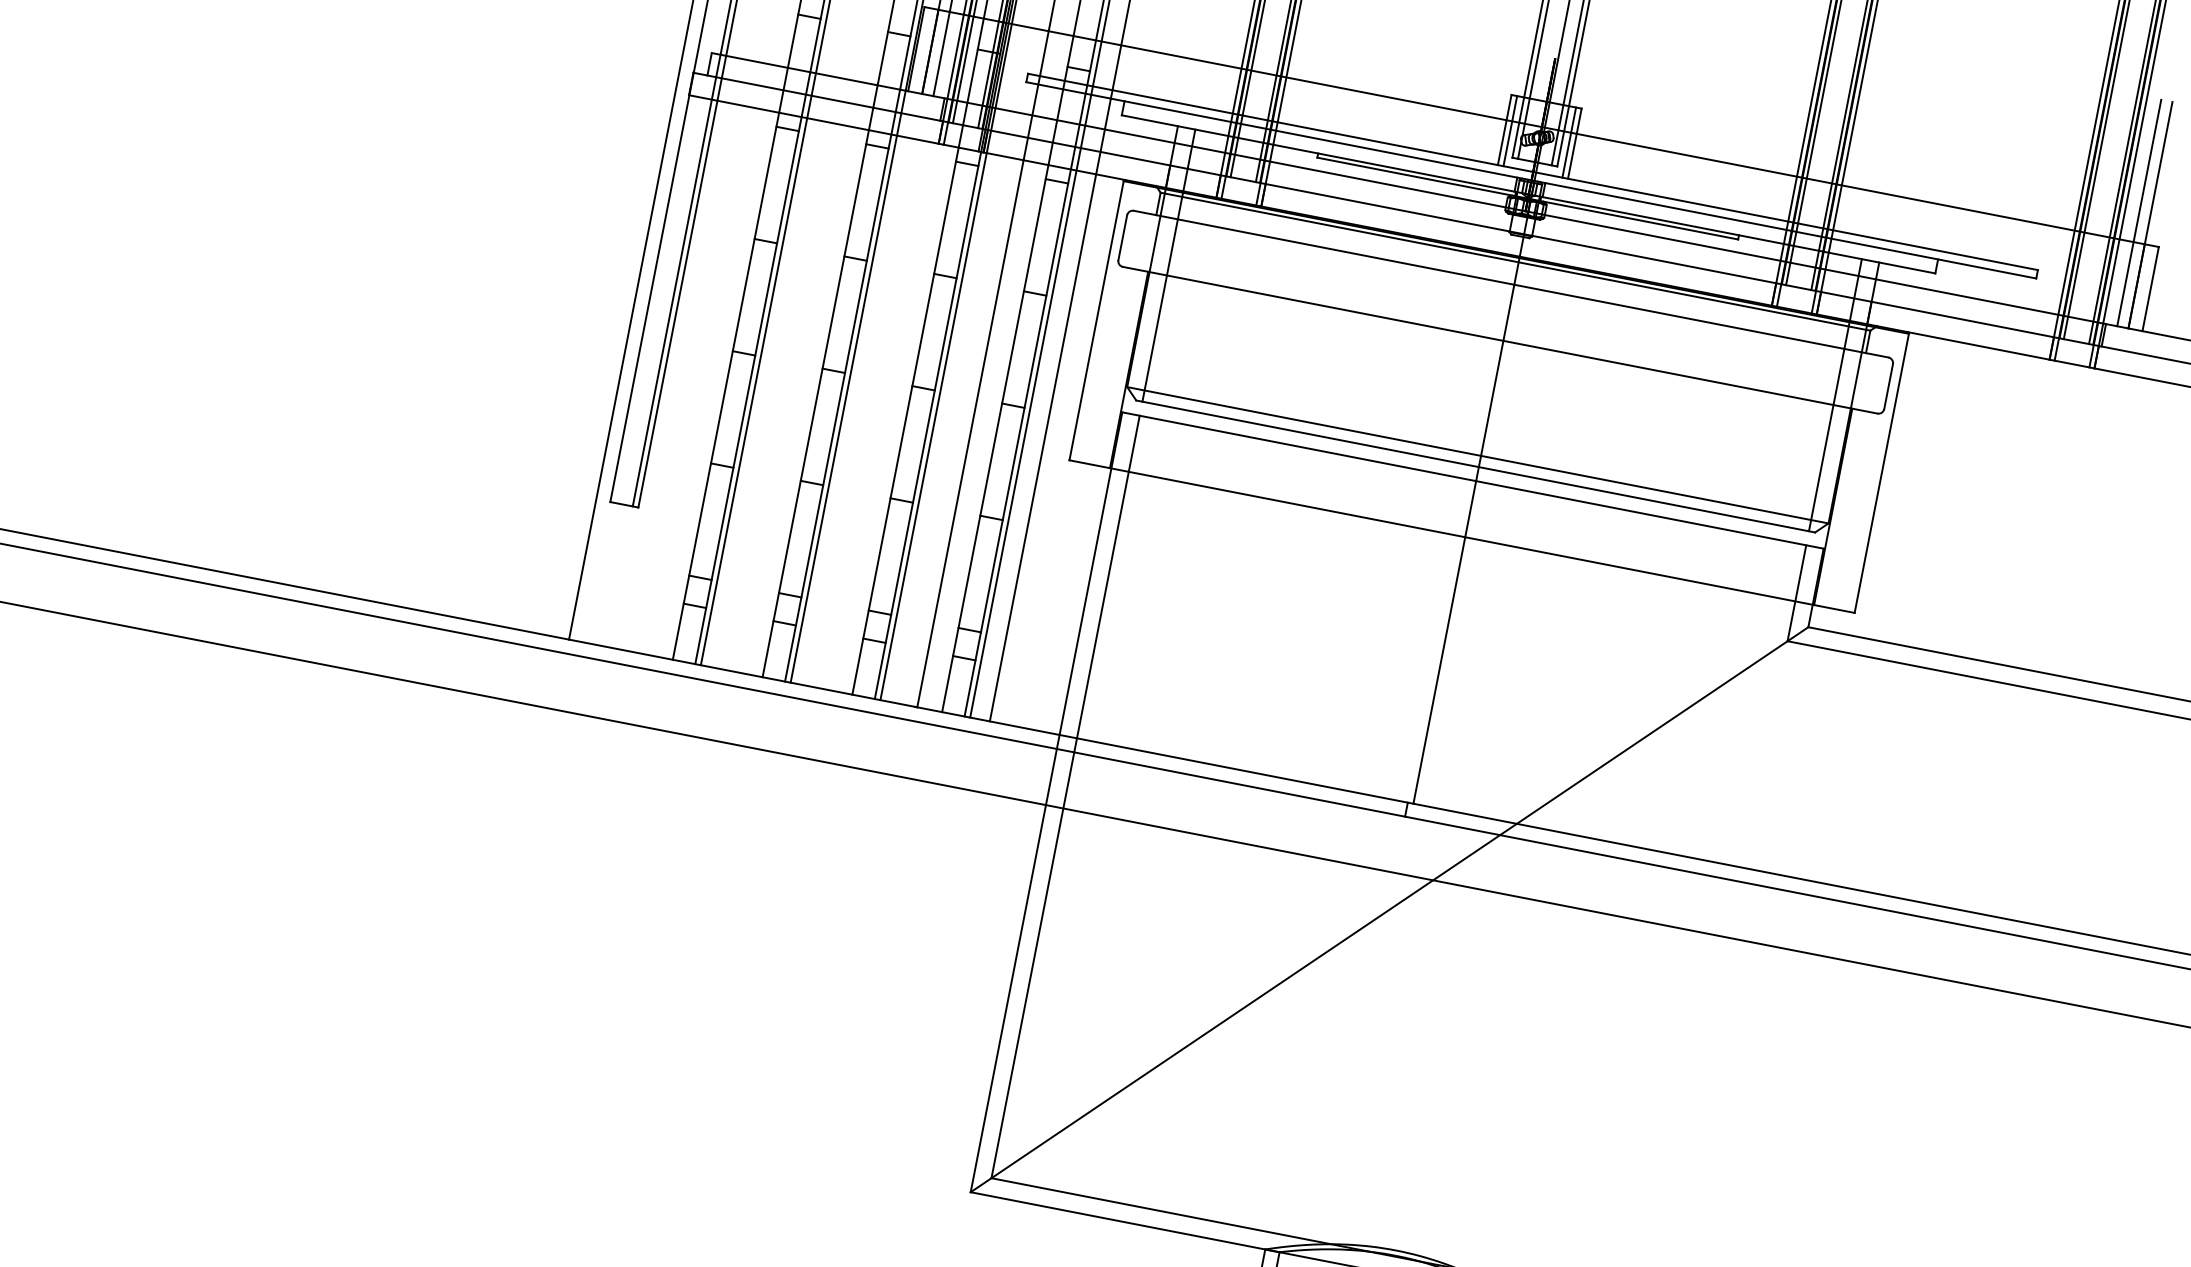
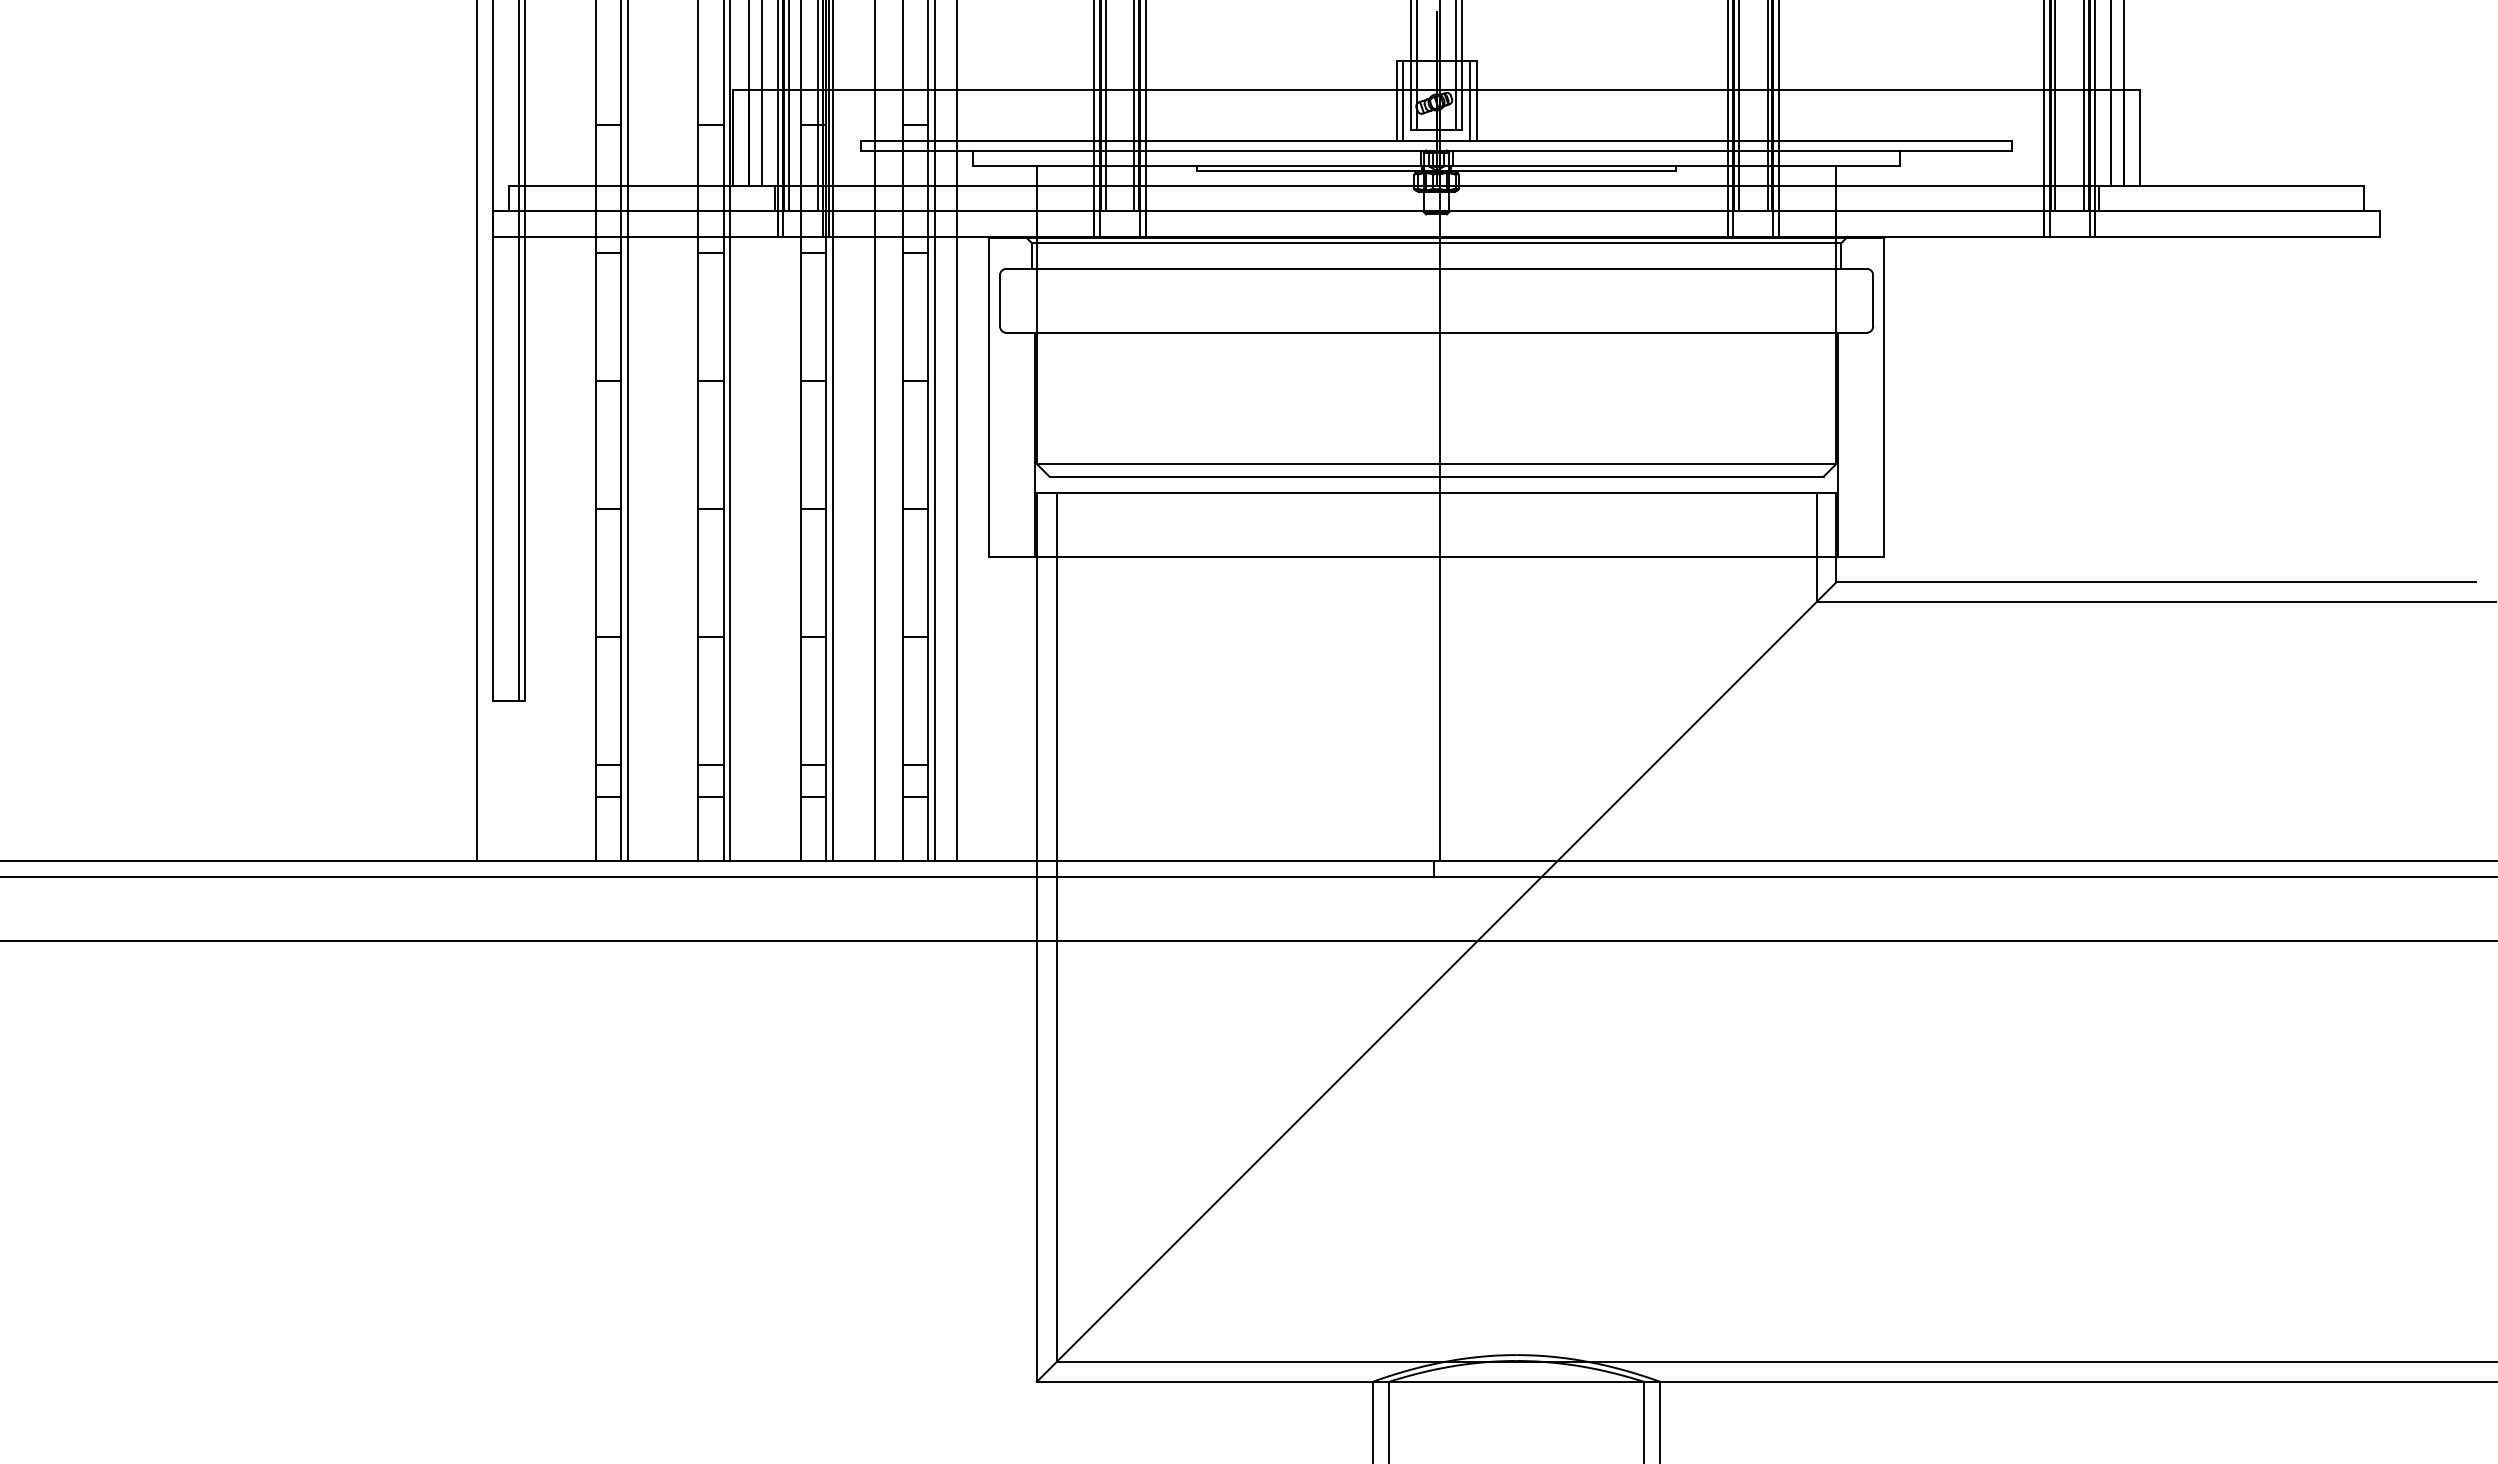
line: (1168, 265) -> (1056, 321), removed
line: (1835, 395) -> (1816, 321), removed

